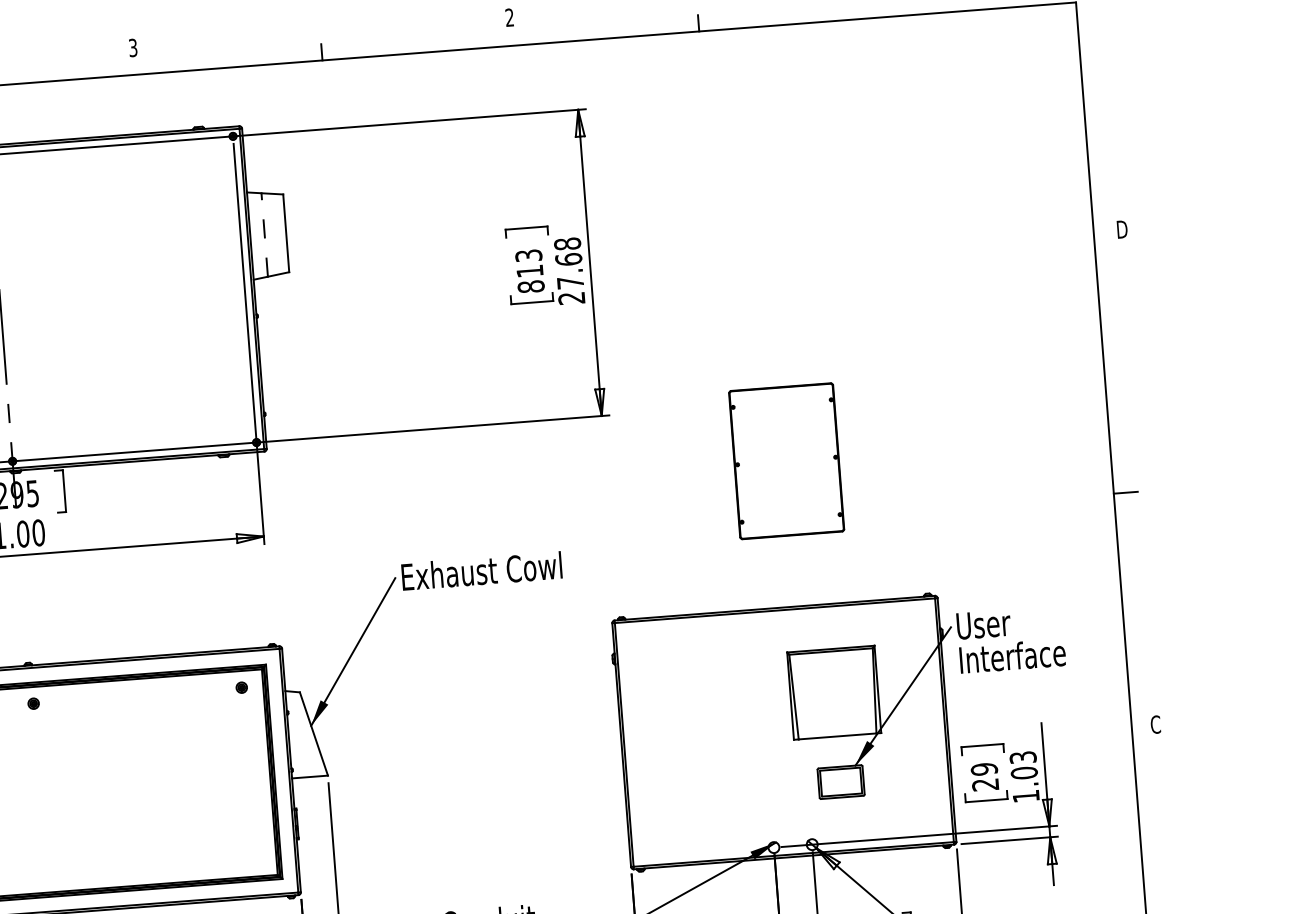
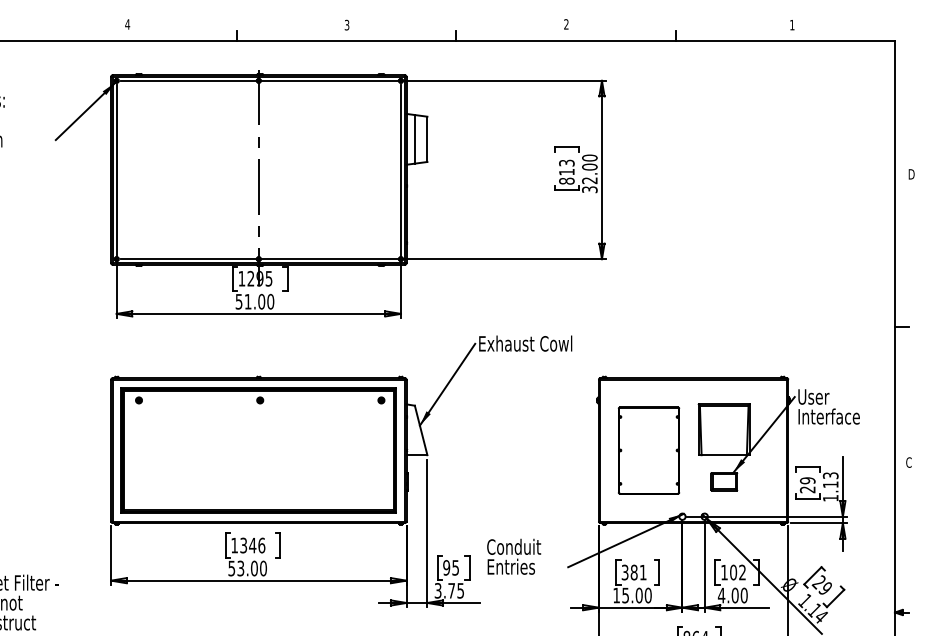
line: (263, 233) -> (414, 138), dashed -> solid
text: (569, 270) -> (589, 173), 27.68 -> 32.00
part: (785, 461) -> (648, 450), moved
text: (1023, 772) -> (830, 484), 1.03 -> 1.13

